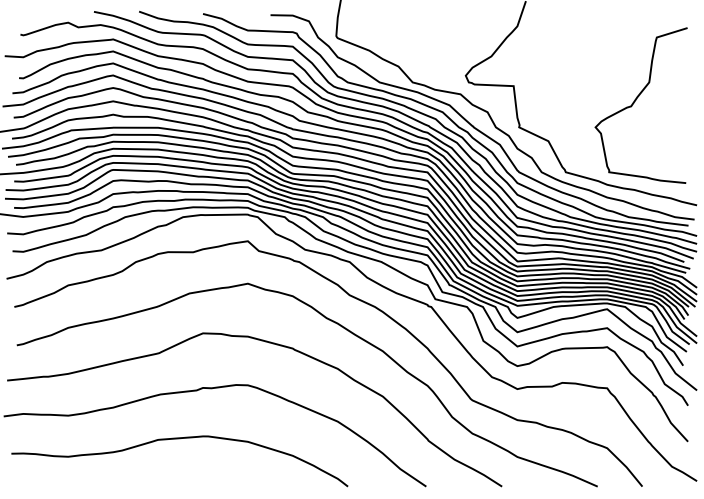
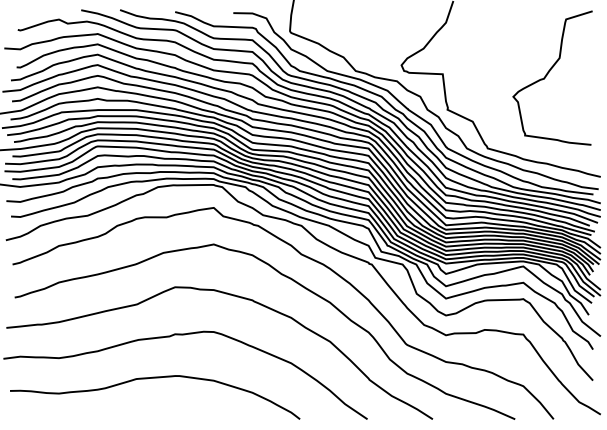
curve: (634, 103) -> (546, 76), moved

